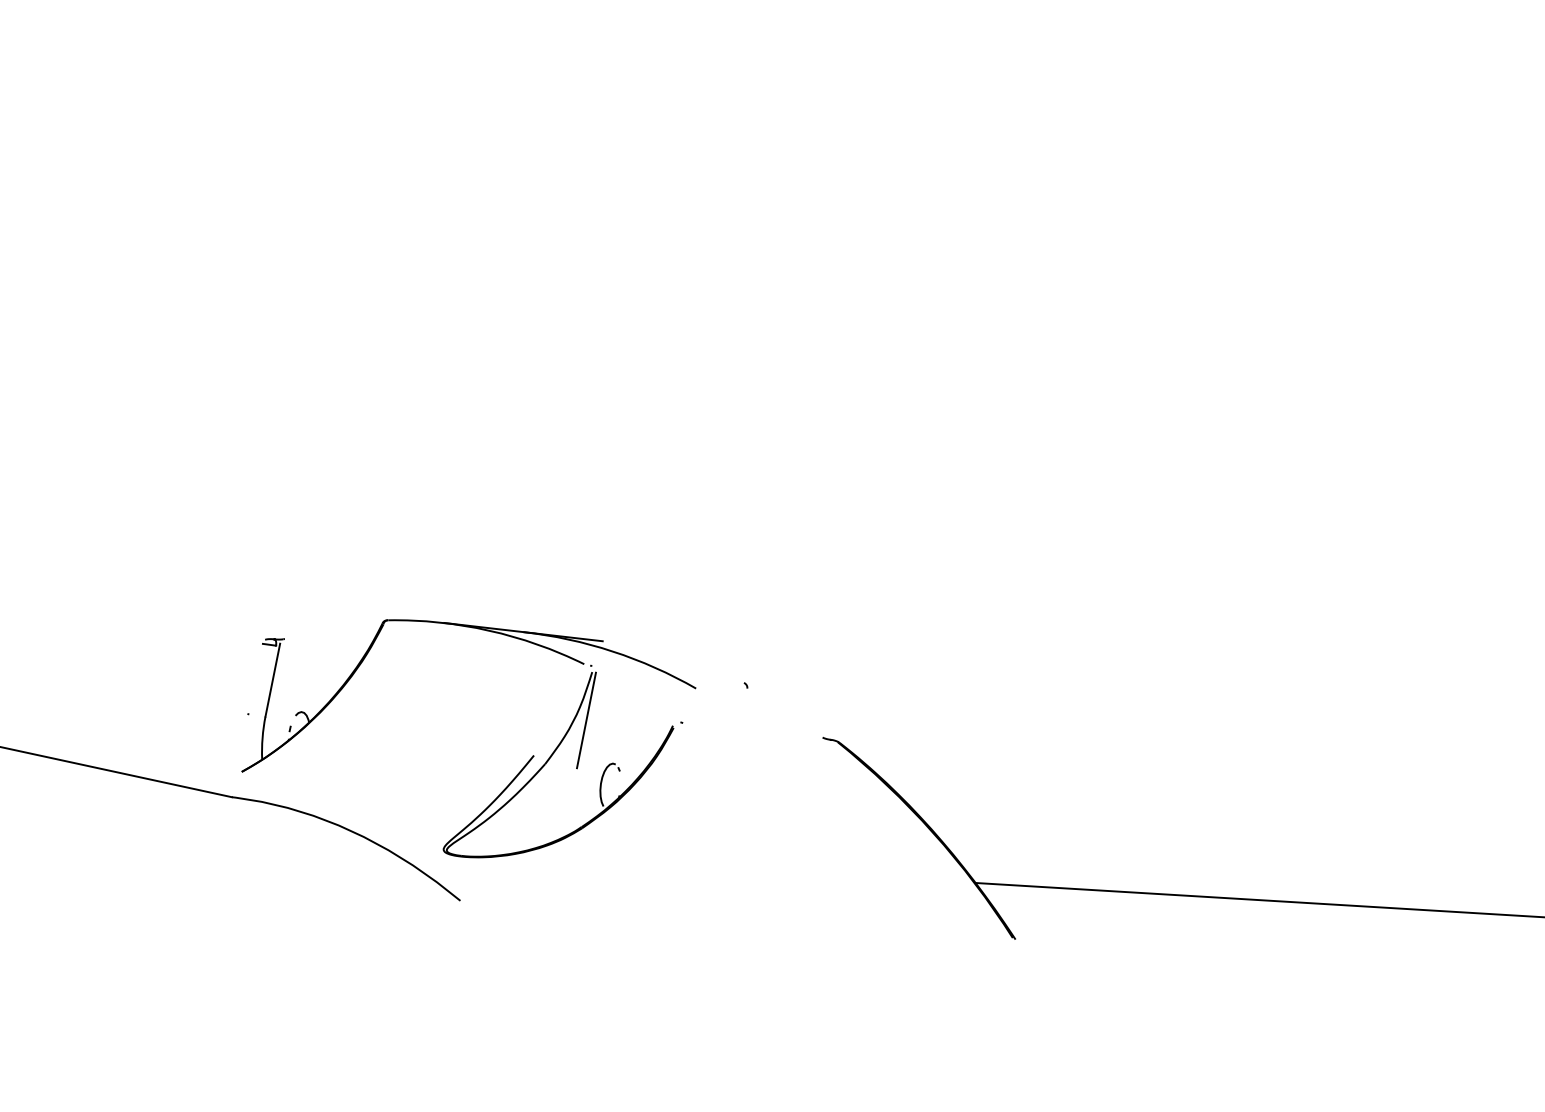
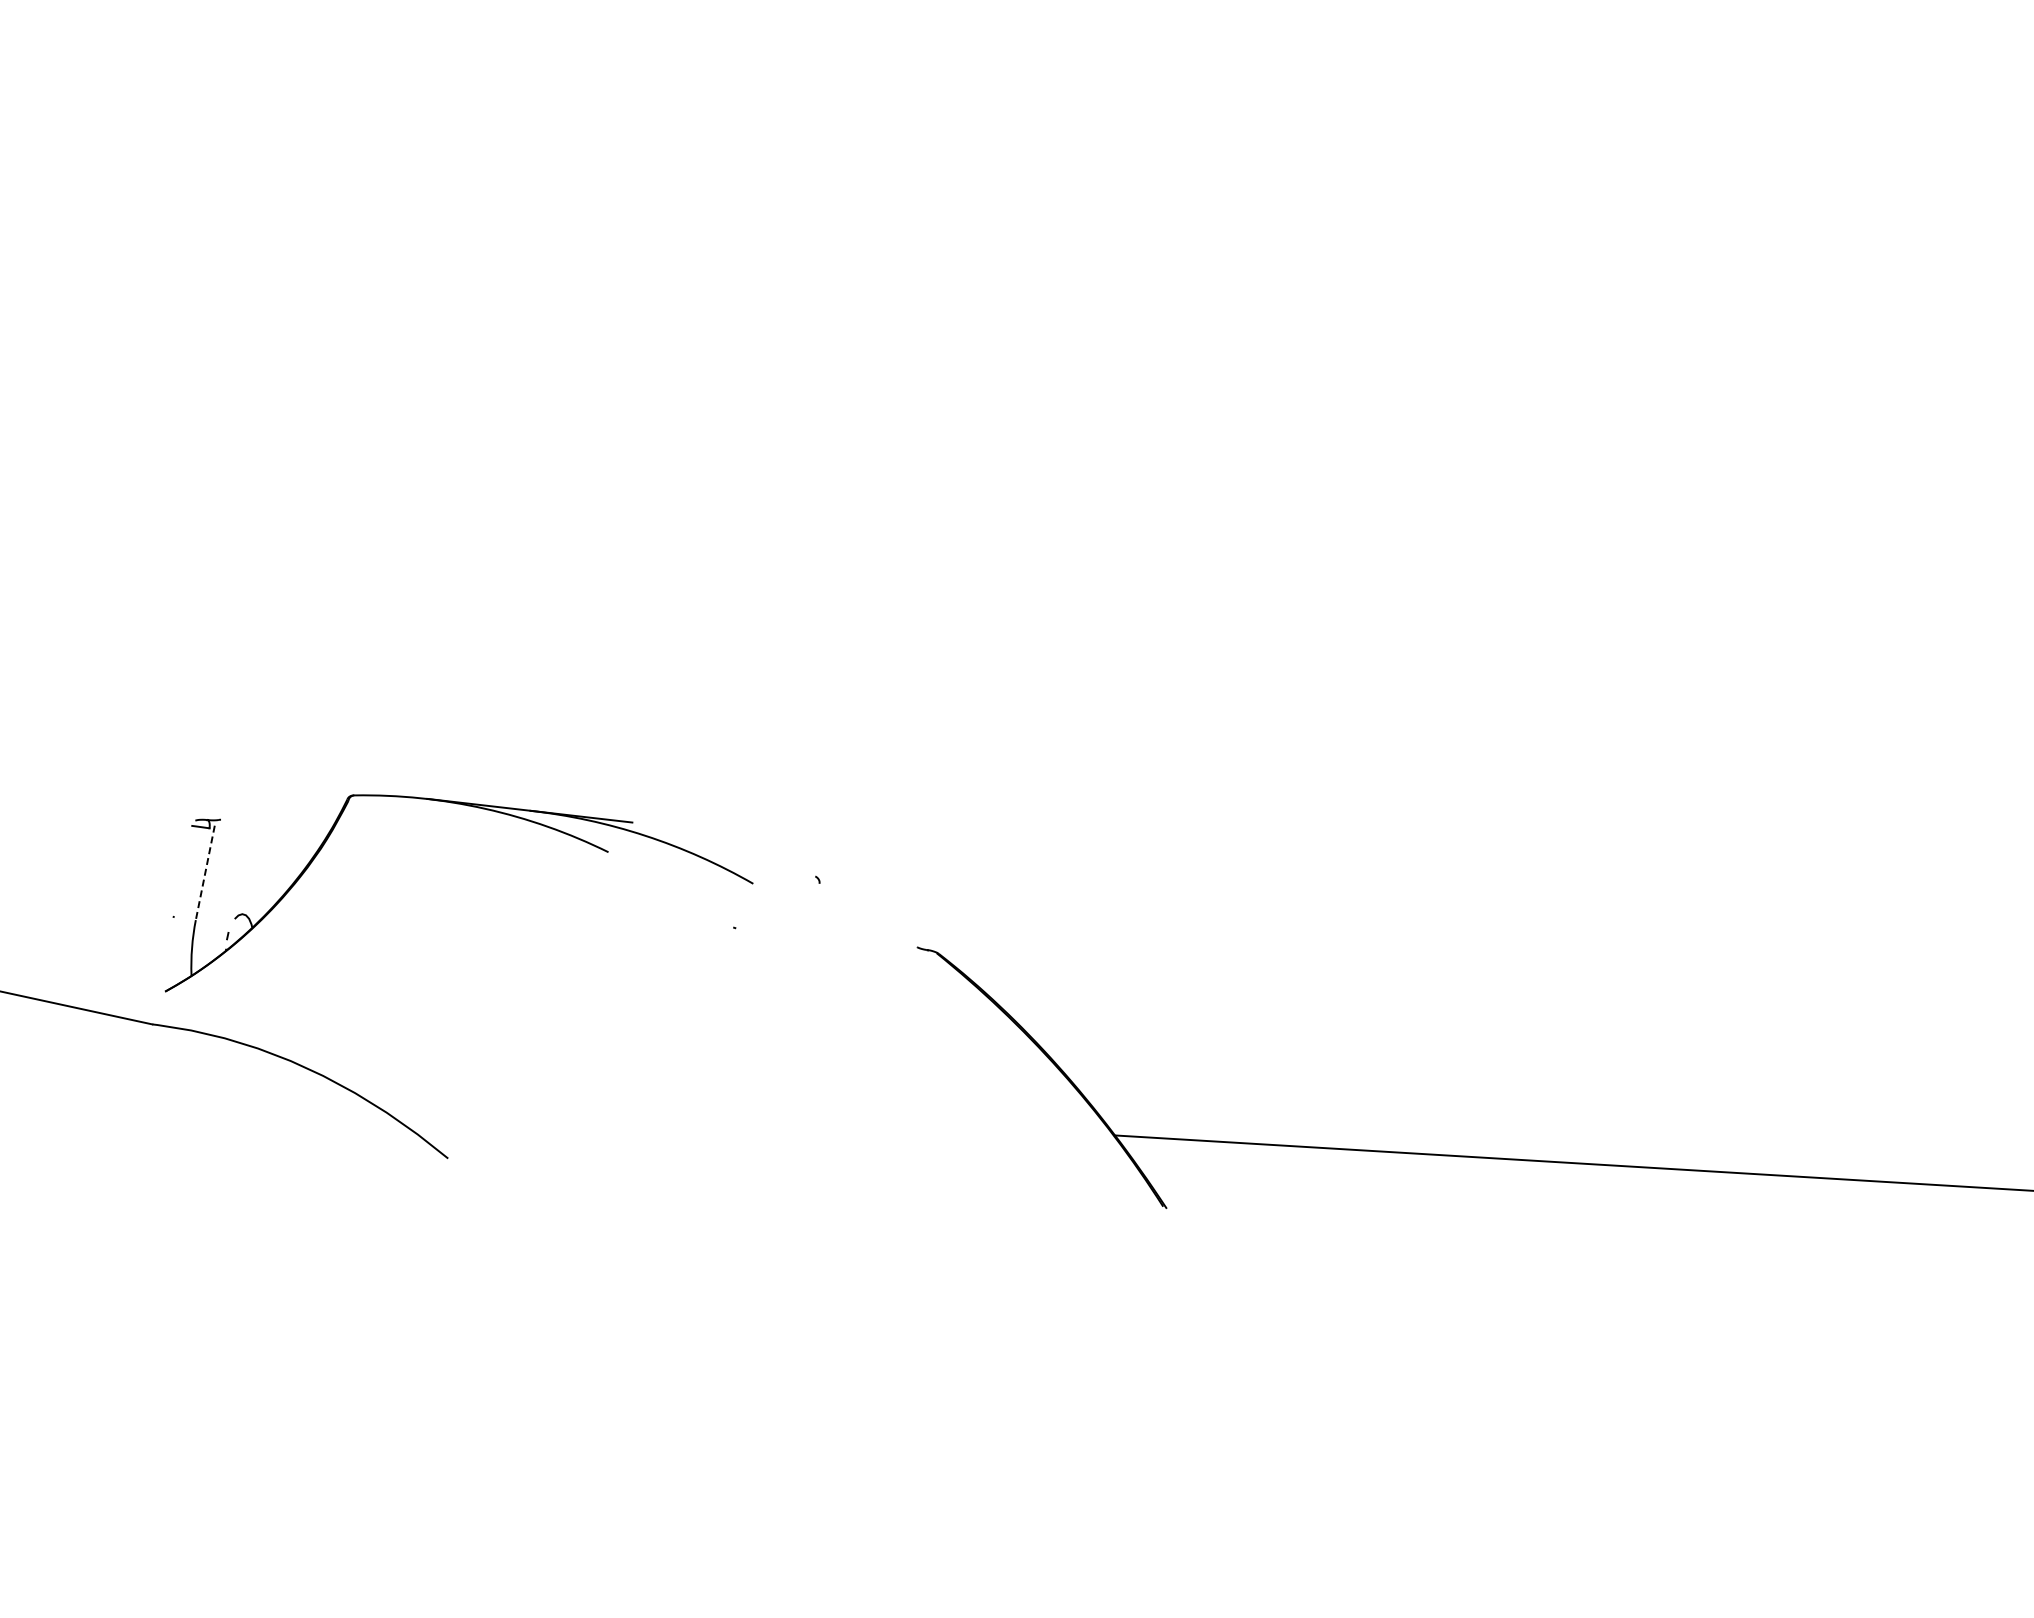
line: (272, 680) -> (205, 873), solid -> dashed
part: (551, 757) -> (565, 973), removed

